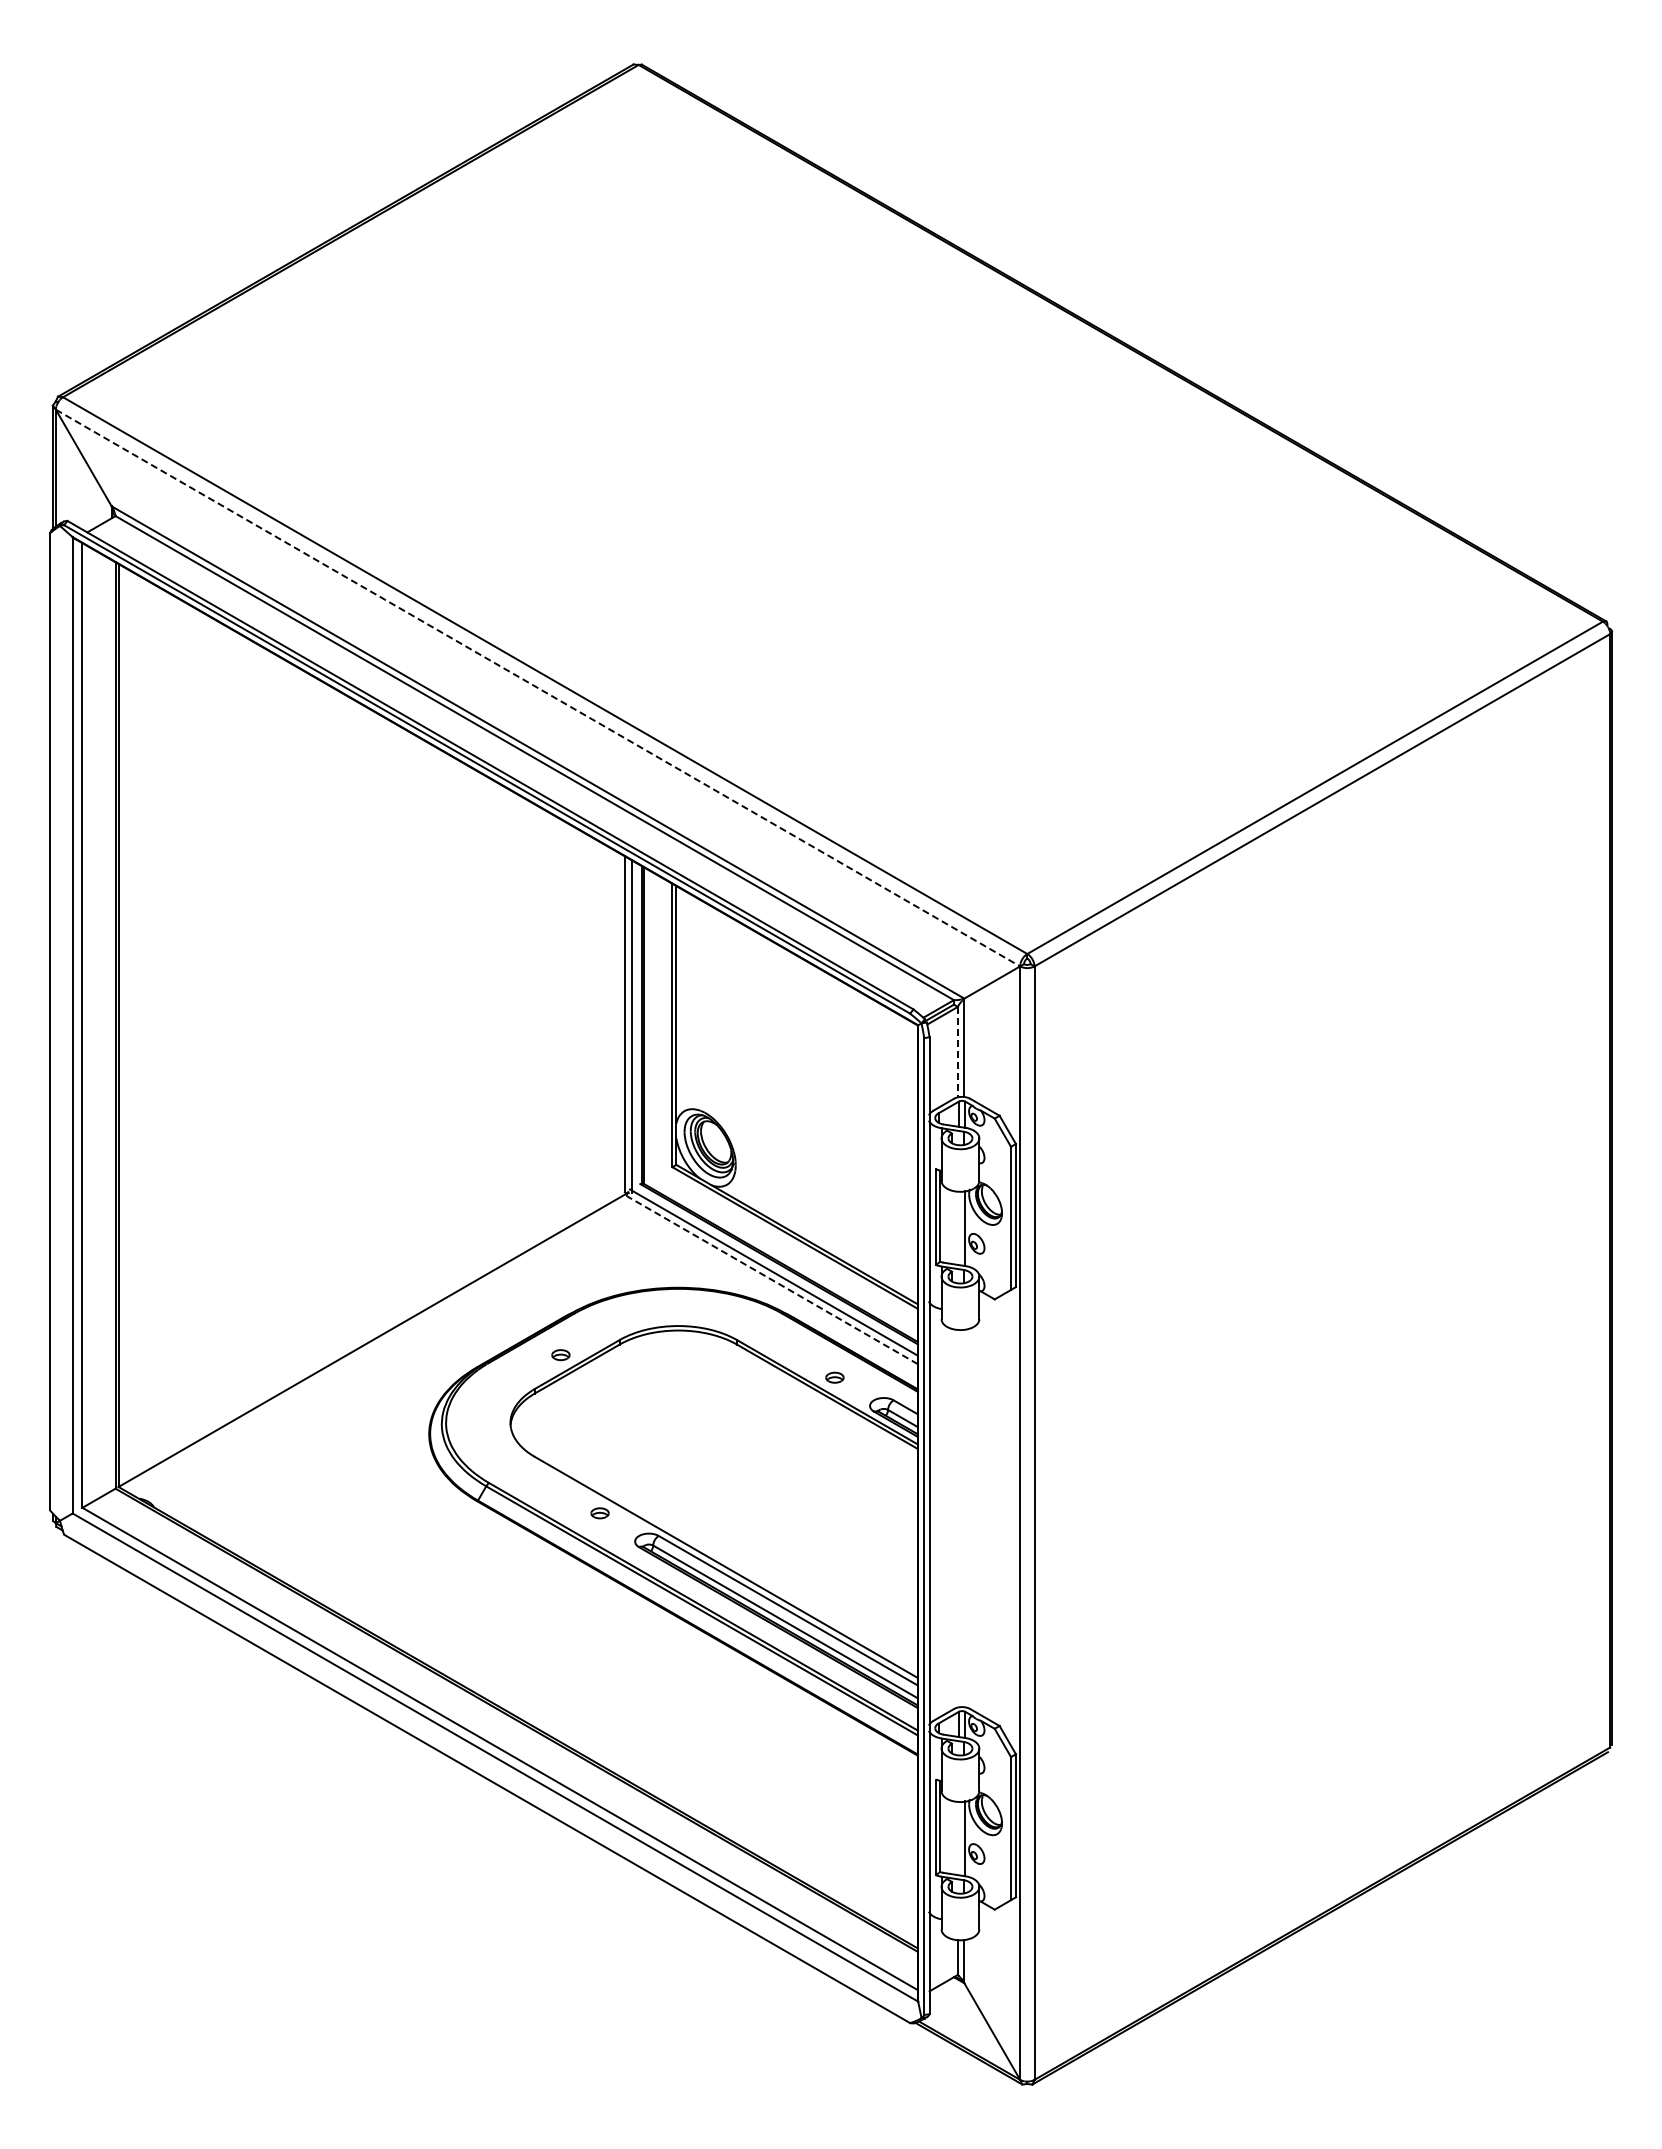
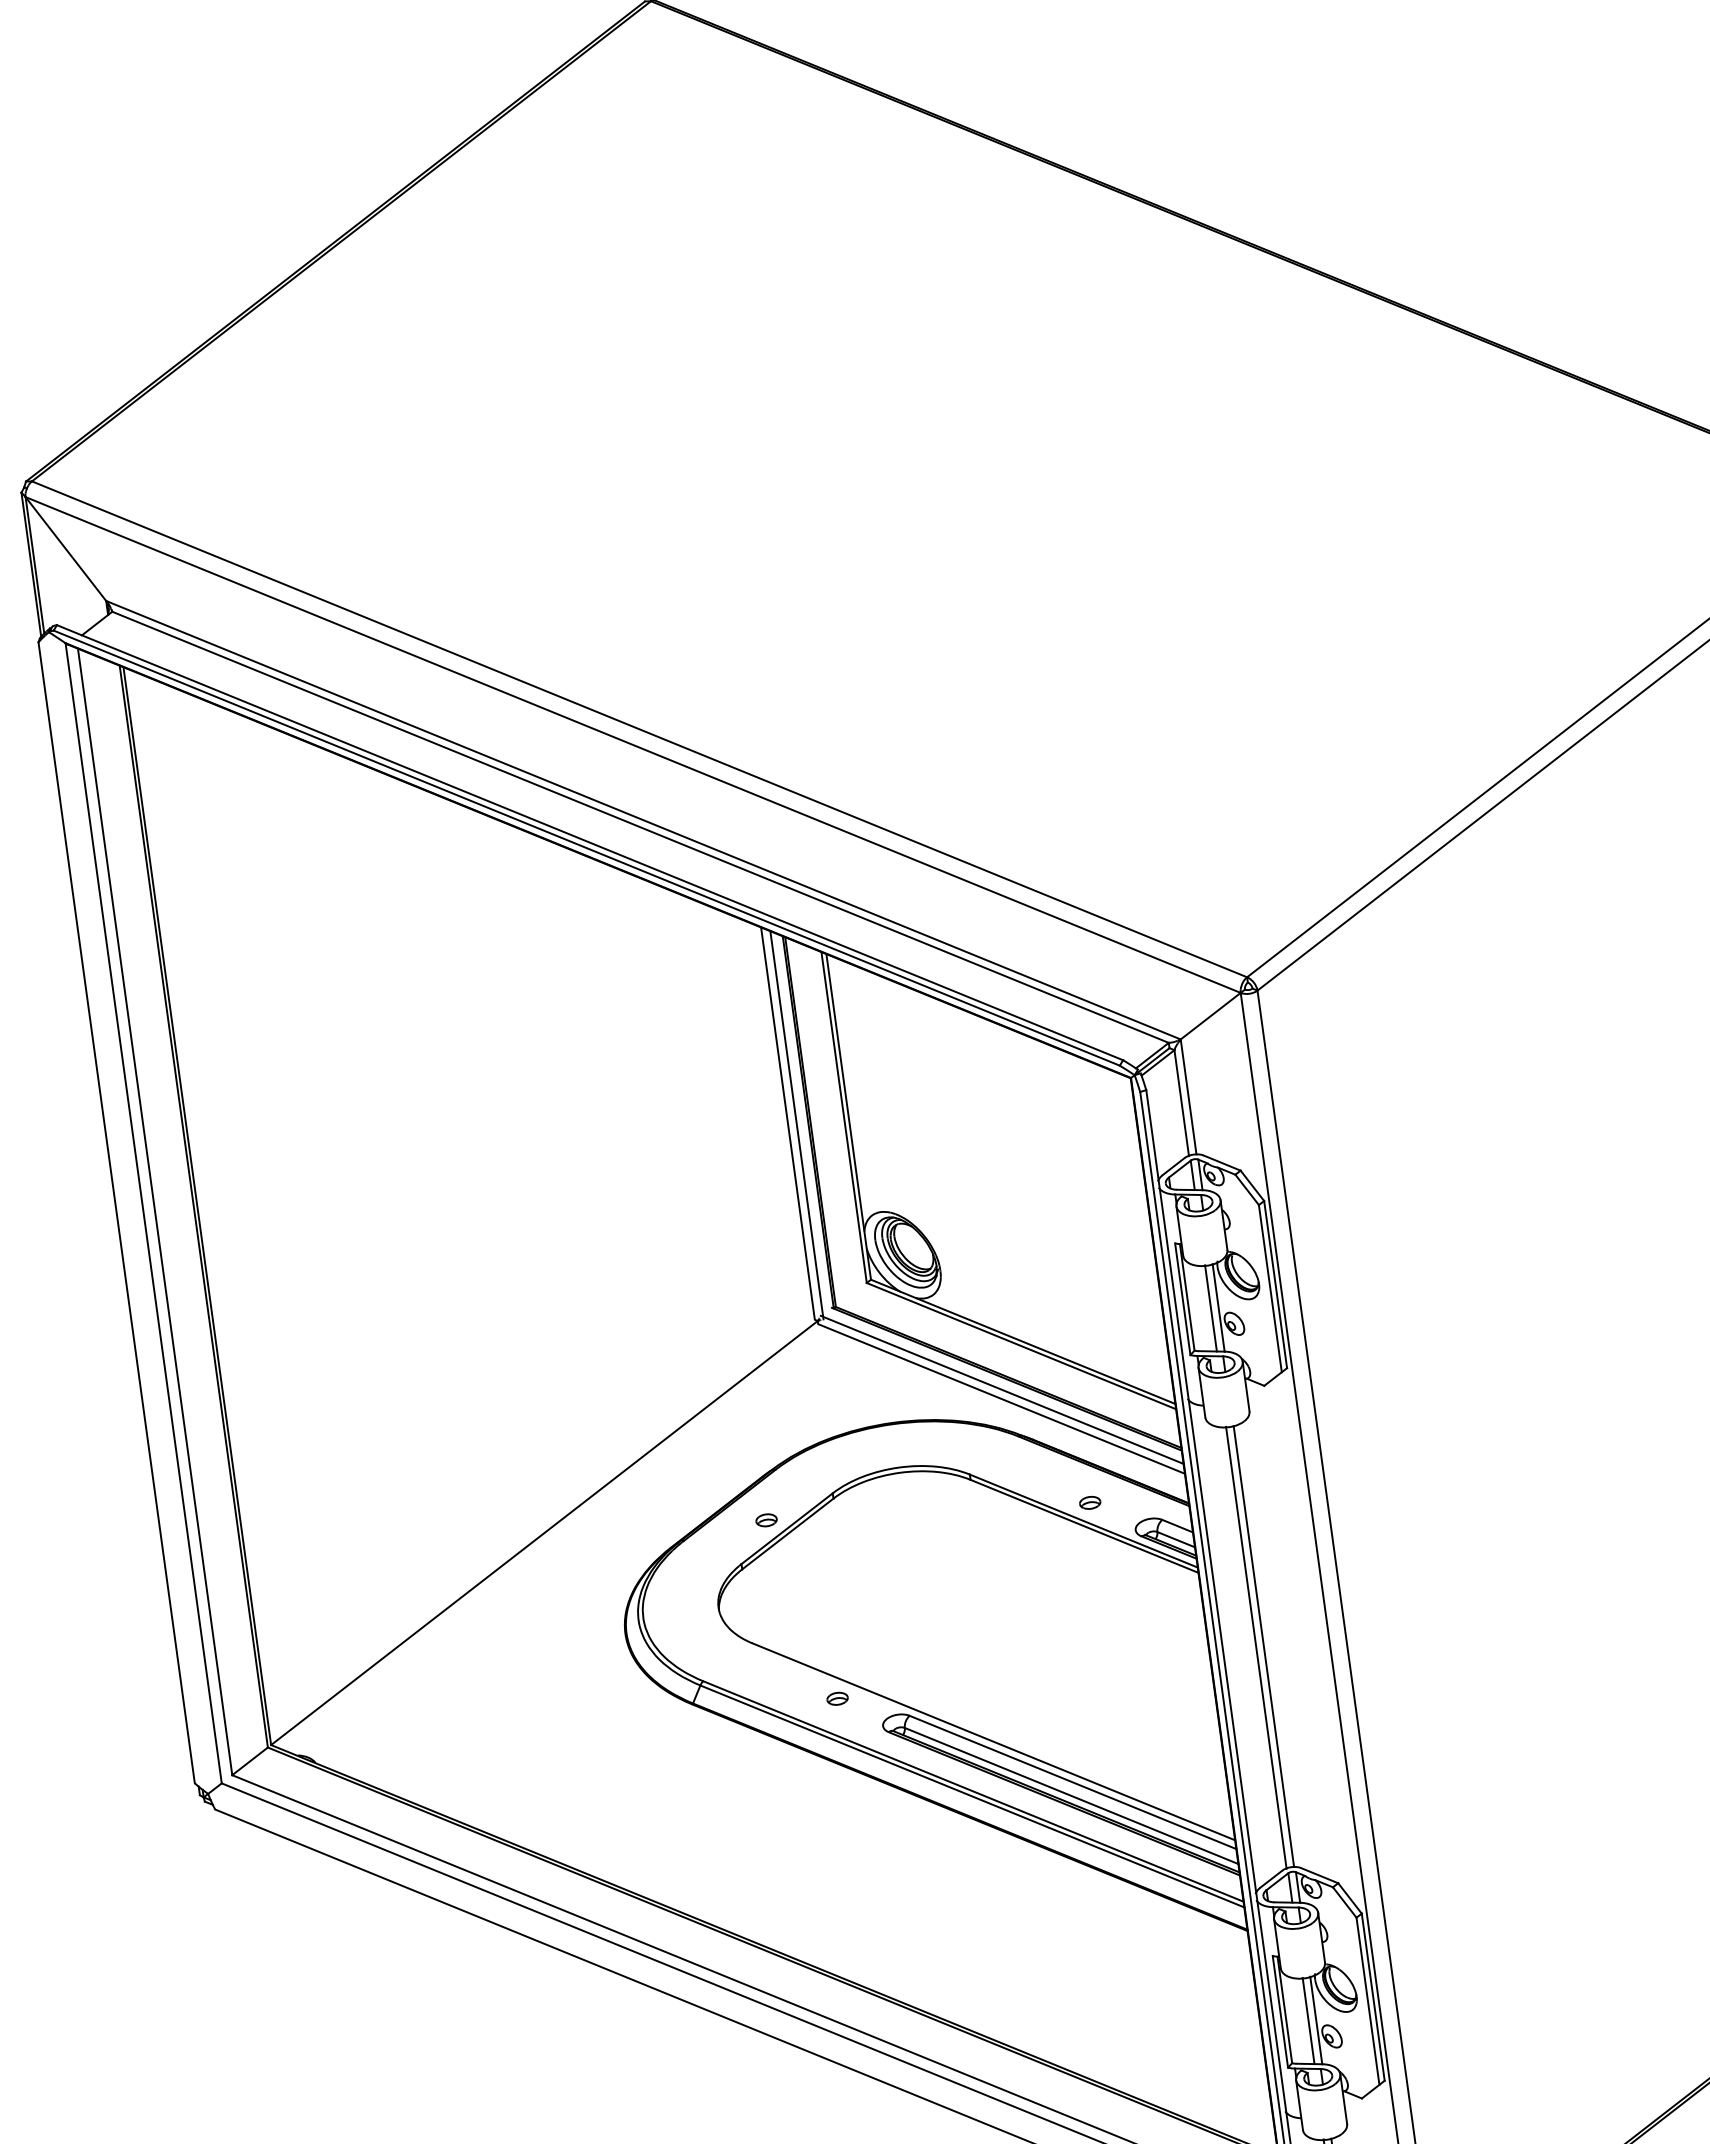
line: (538, 688) -> (633, 745), dashed -> solid
line: (957, 1052) -> (1181, 1103), dashed -> solid
line: (958, 1228) -> (1210, 1308), added
line: (772, 1280) -> (1001, 1399), dashed -> solid
line: (957, 1518) -> (1255, 1647), added
line: (964, 1518) -> (1264, 1646), added
line: (958, 1838) -> (1308, 2021), added

